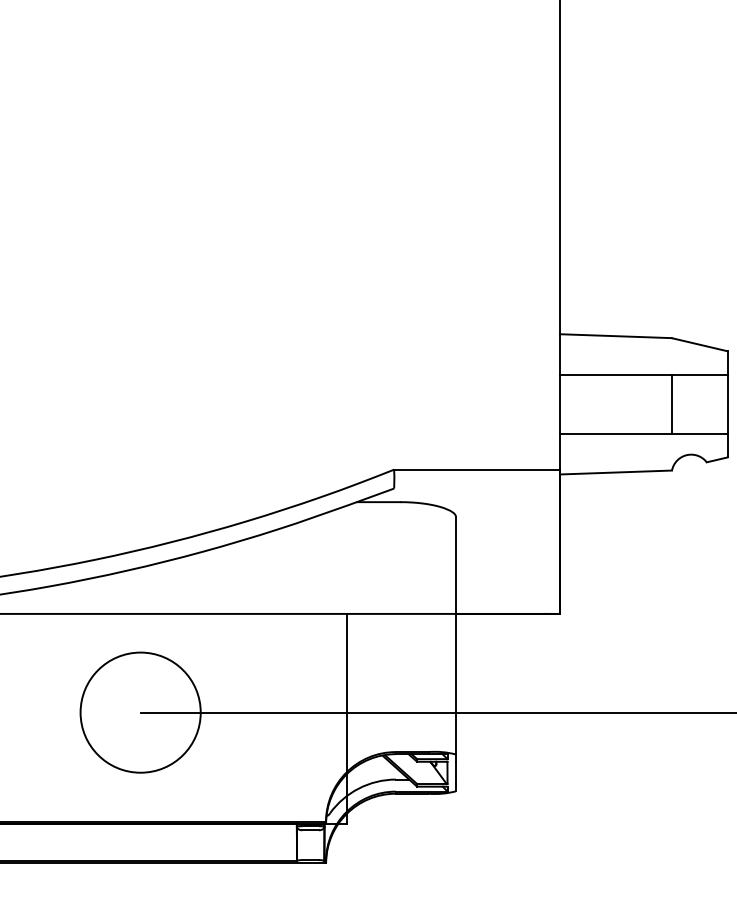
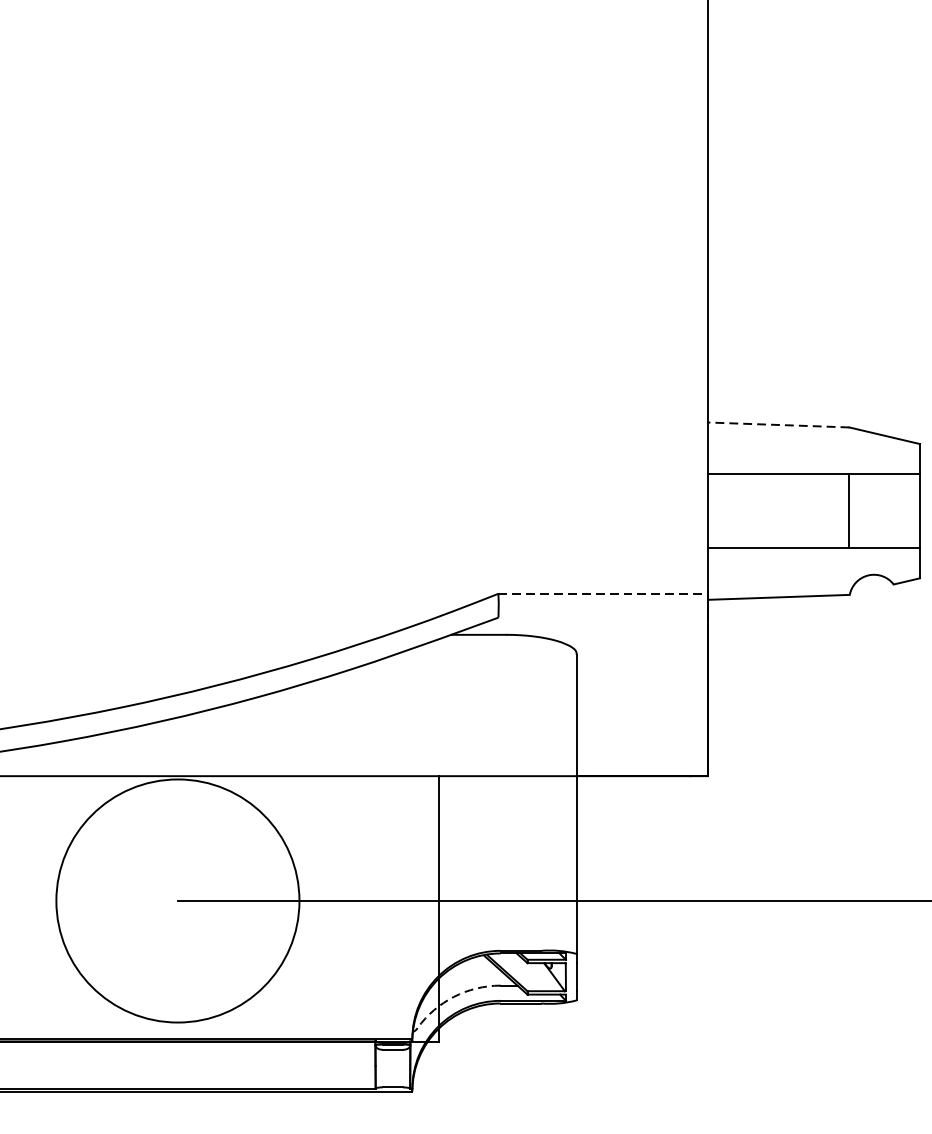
line: (615, 336) -> (778, 425), solid -> dashed
line: (477, 469) -> (603, 593), solid -> dashed
circle: (140, 712) -> (177, 900), size x1.6
arc: (359, 788) -> (454, 996), solid -> dashed

